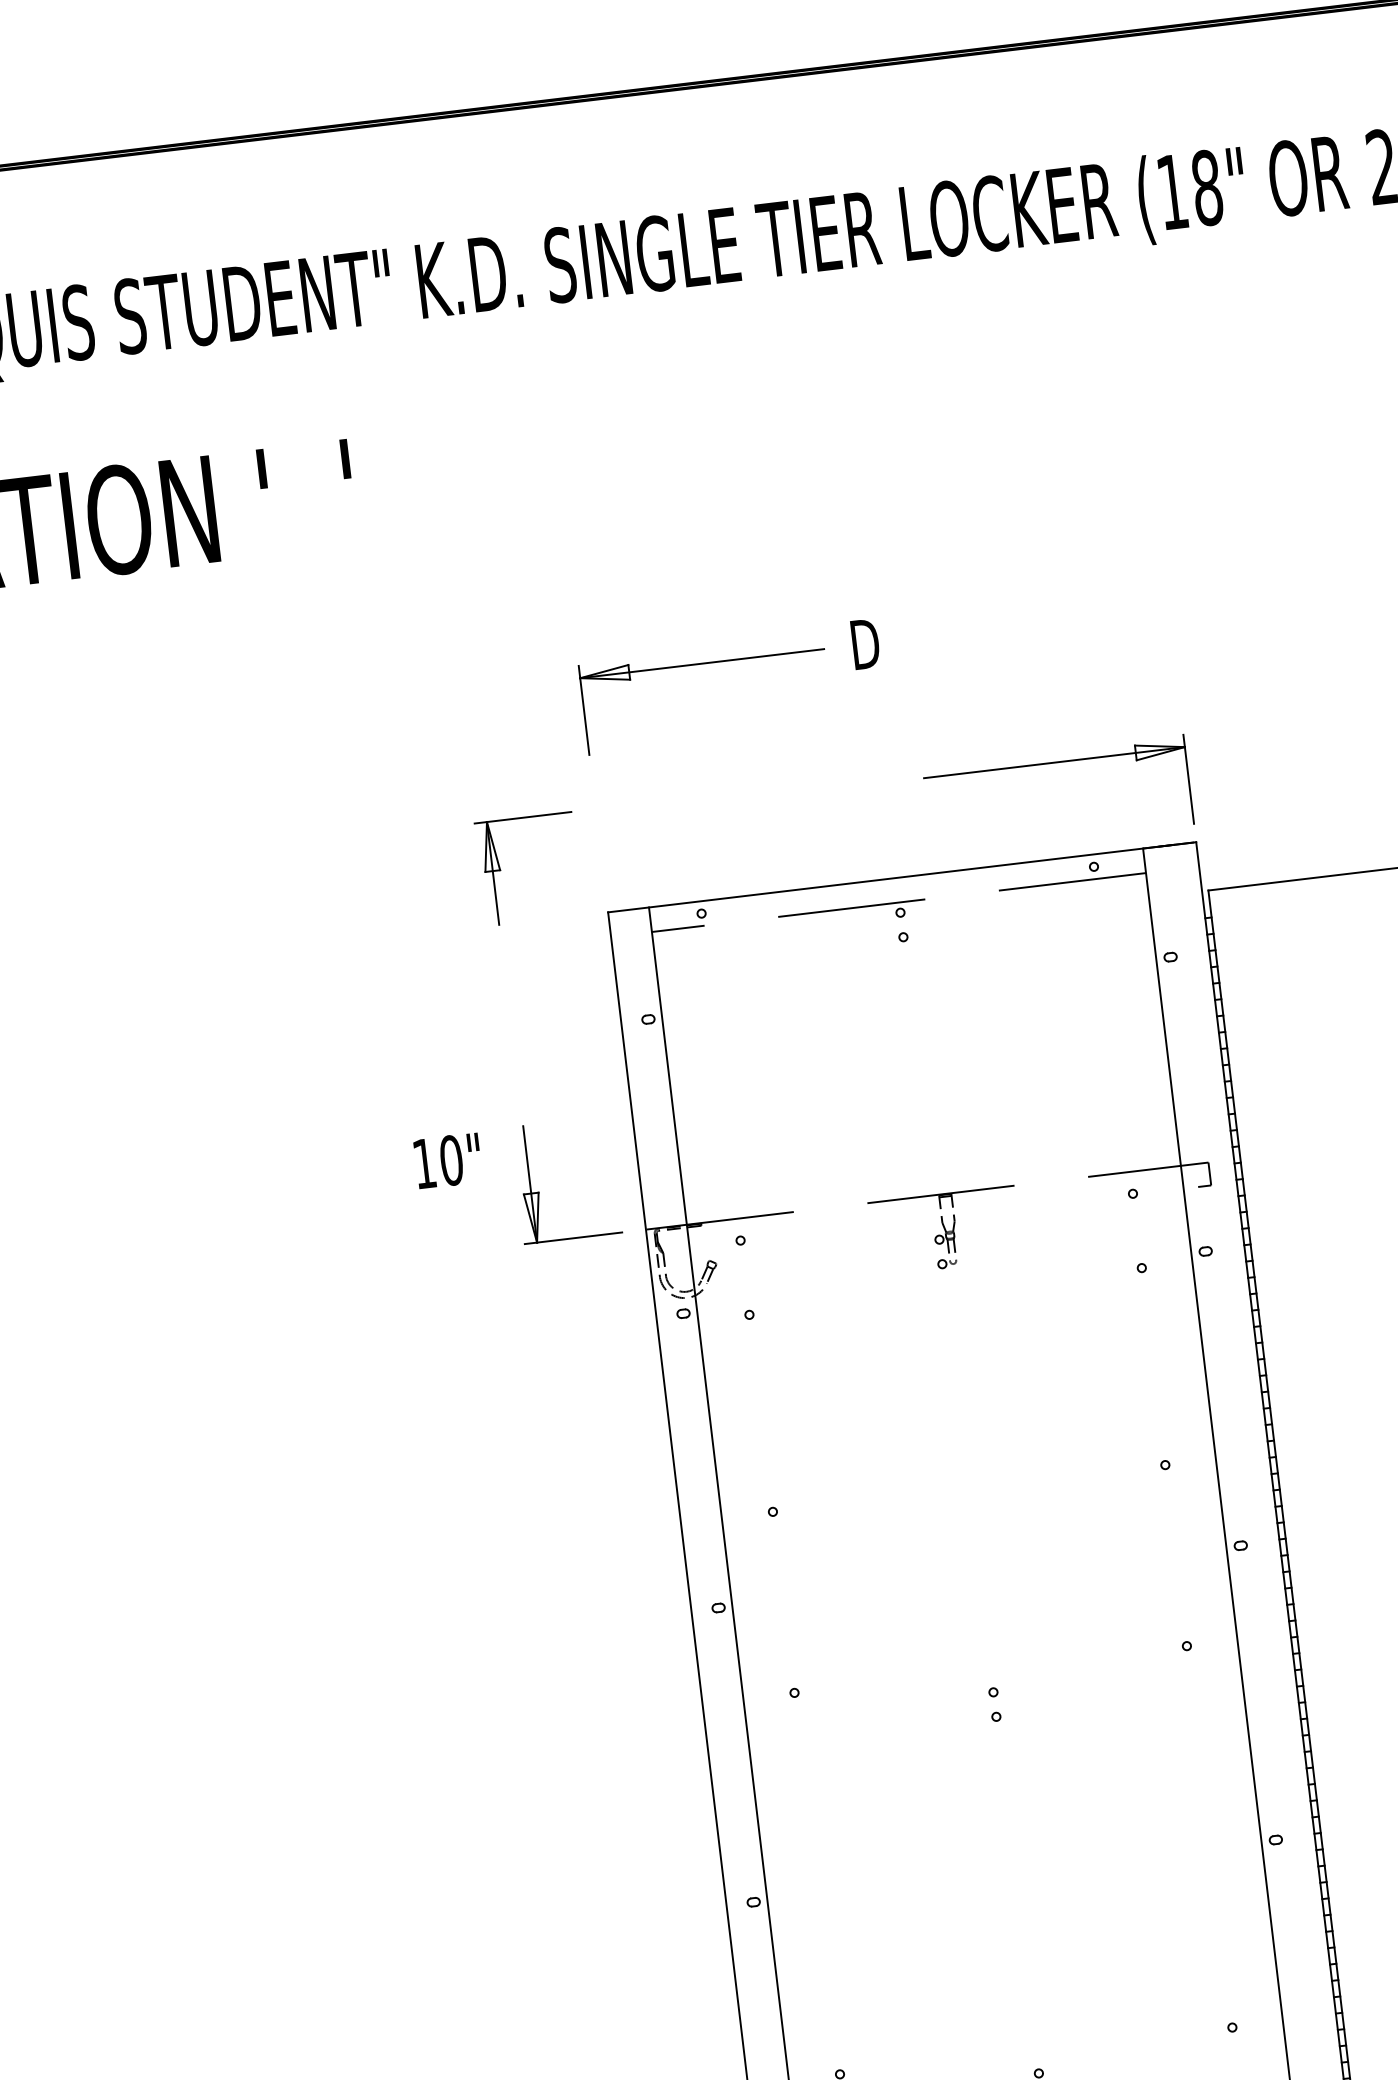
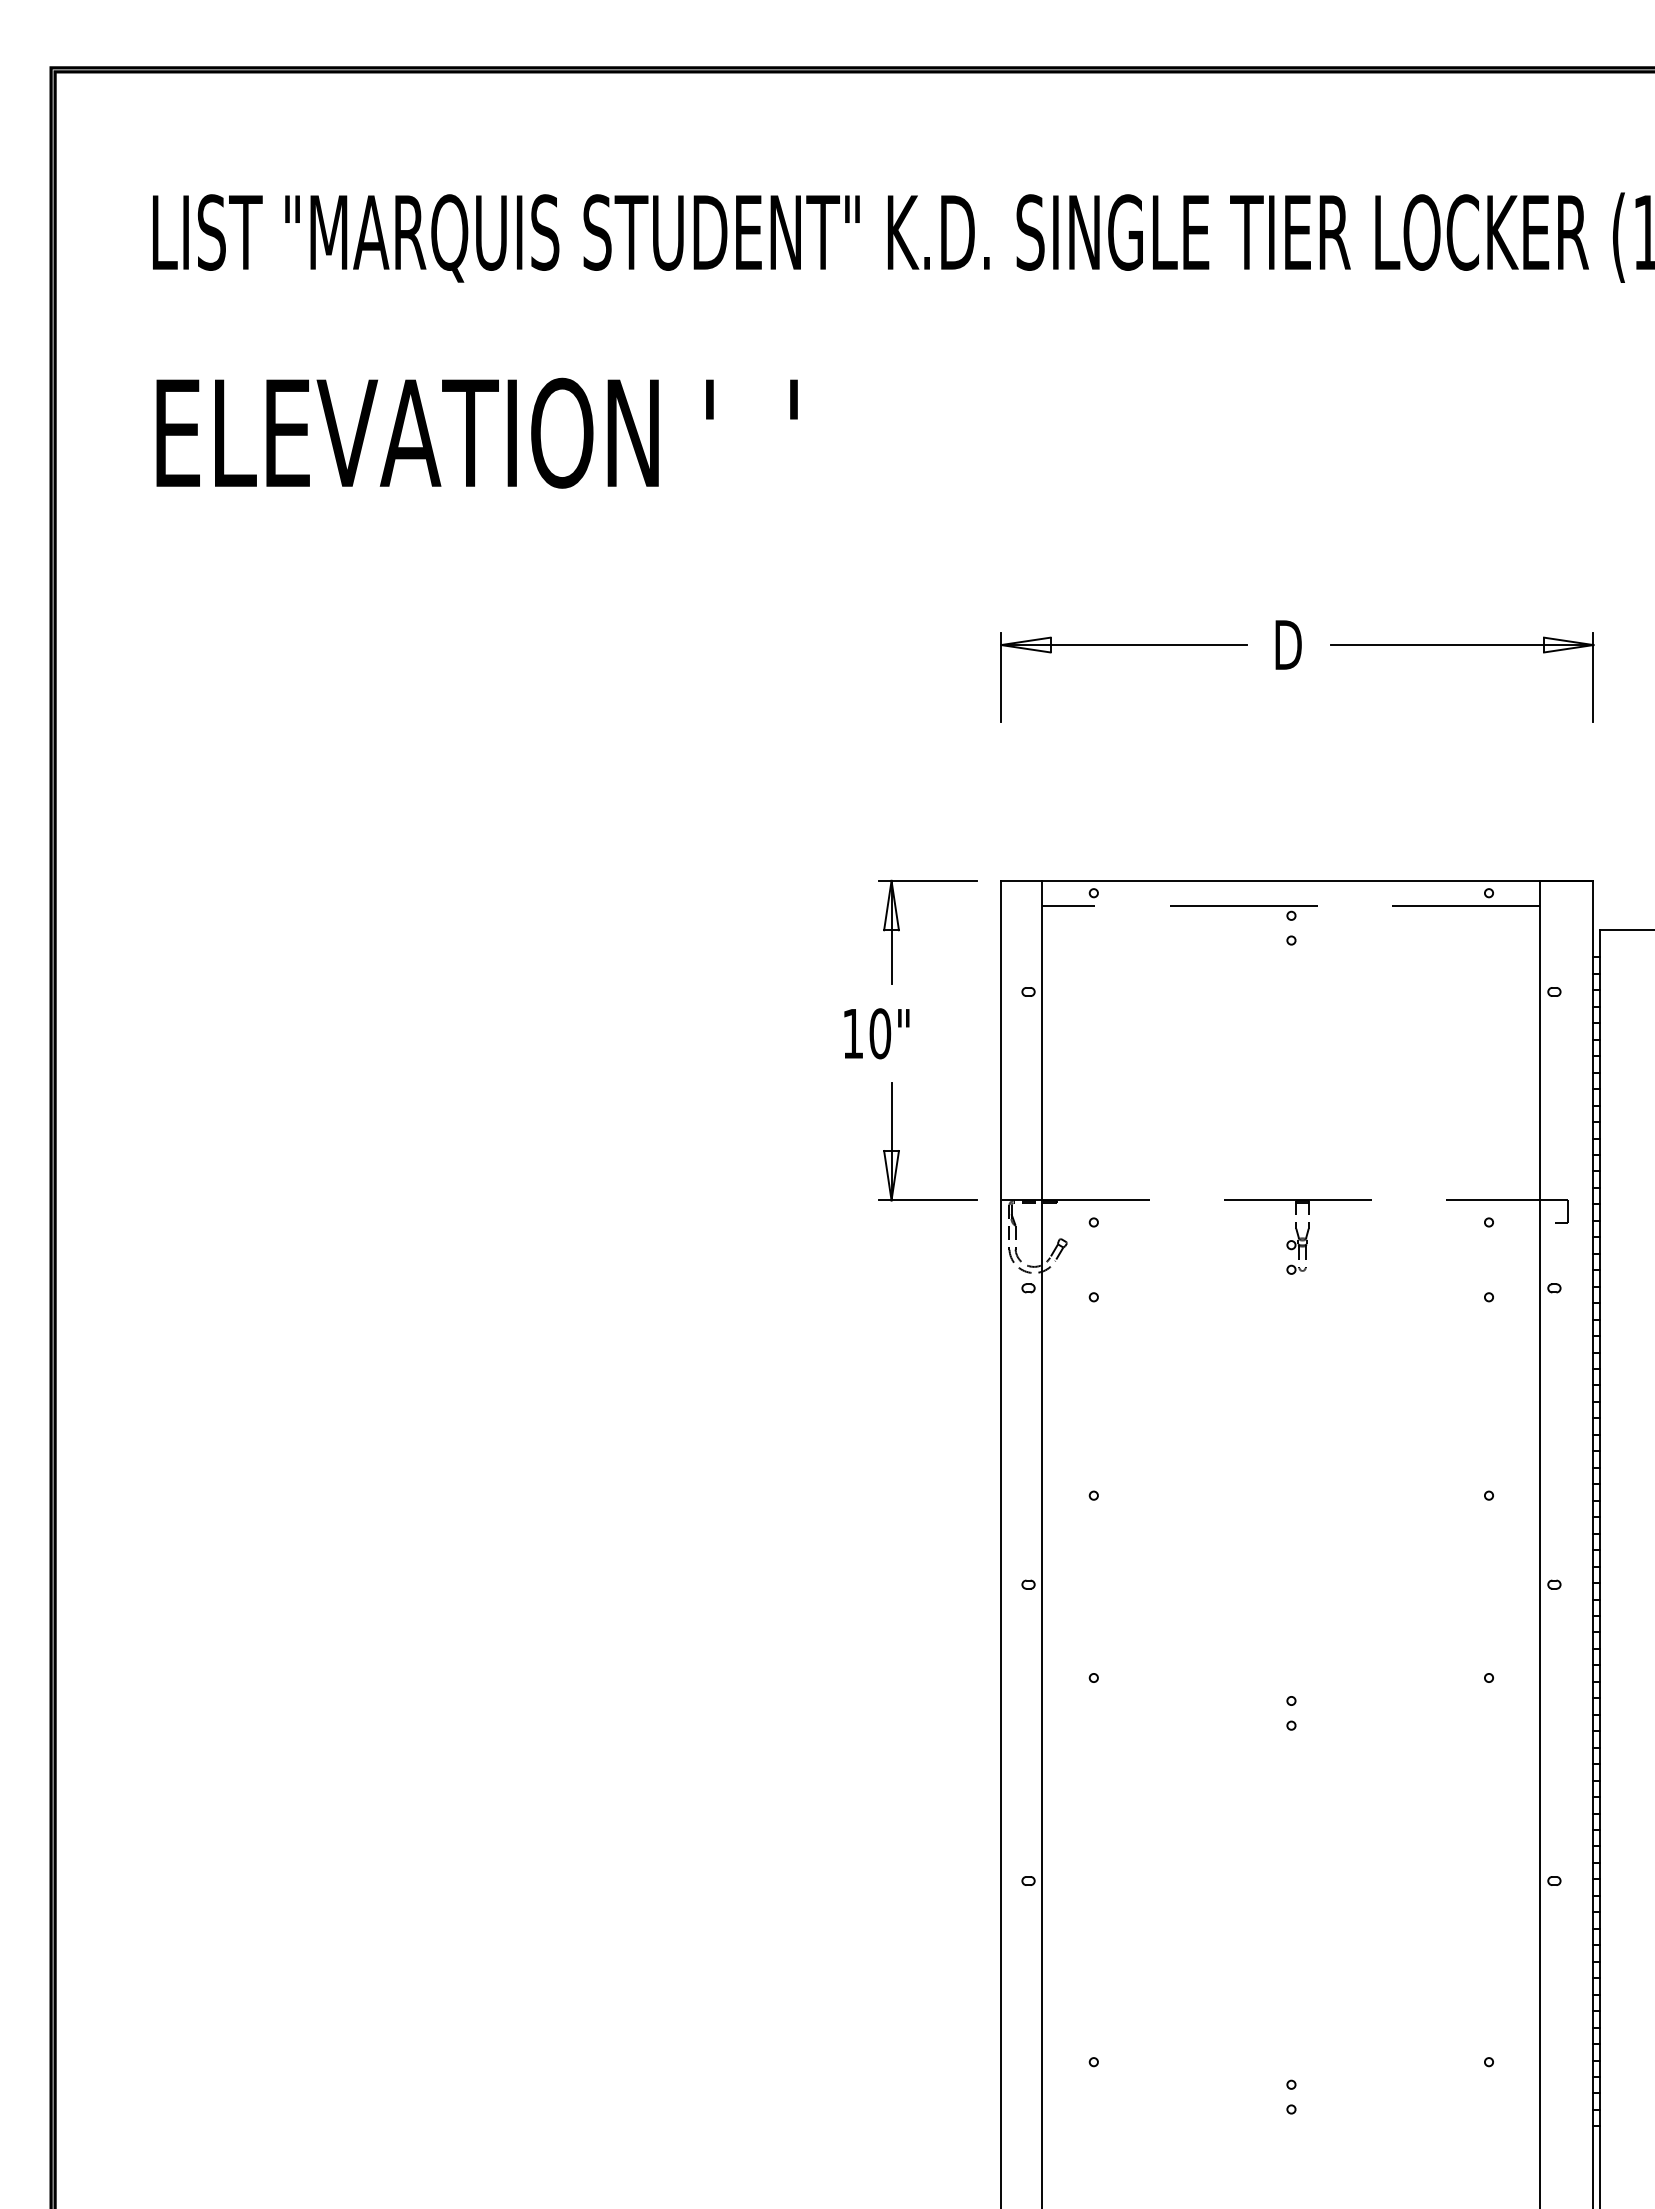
part: (1054, 763) -> (1462, 645), moved
part: (500, 871) -> (899, 931), moved
text: (447, 1160) -> (876, 1033), moved

